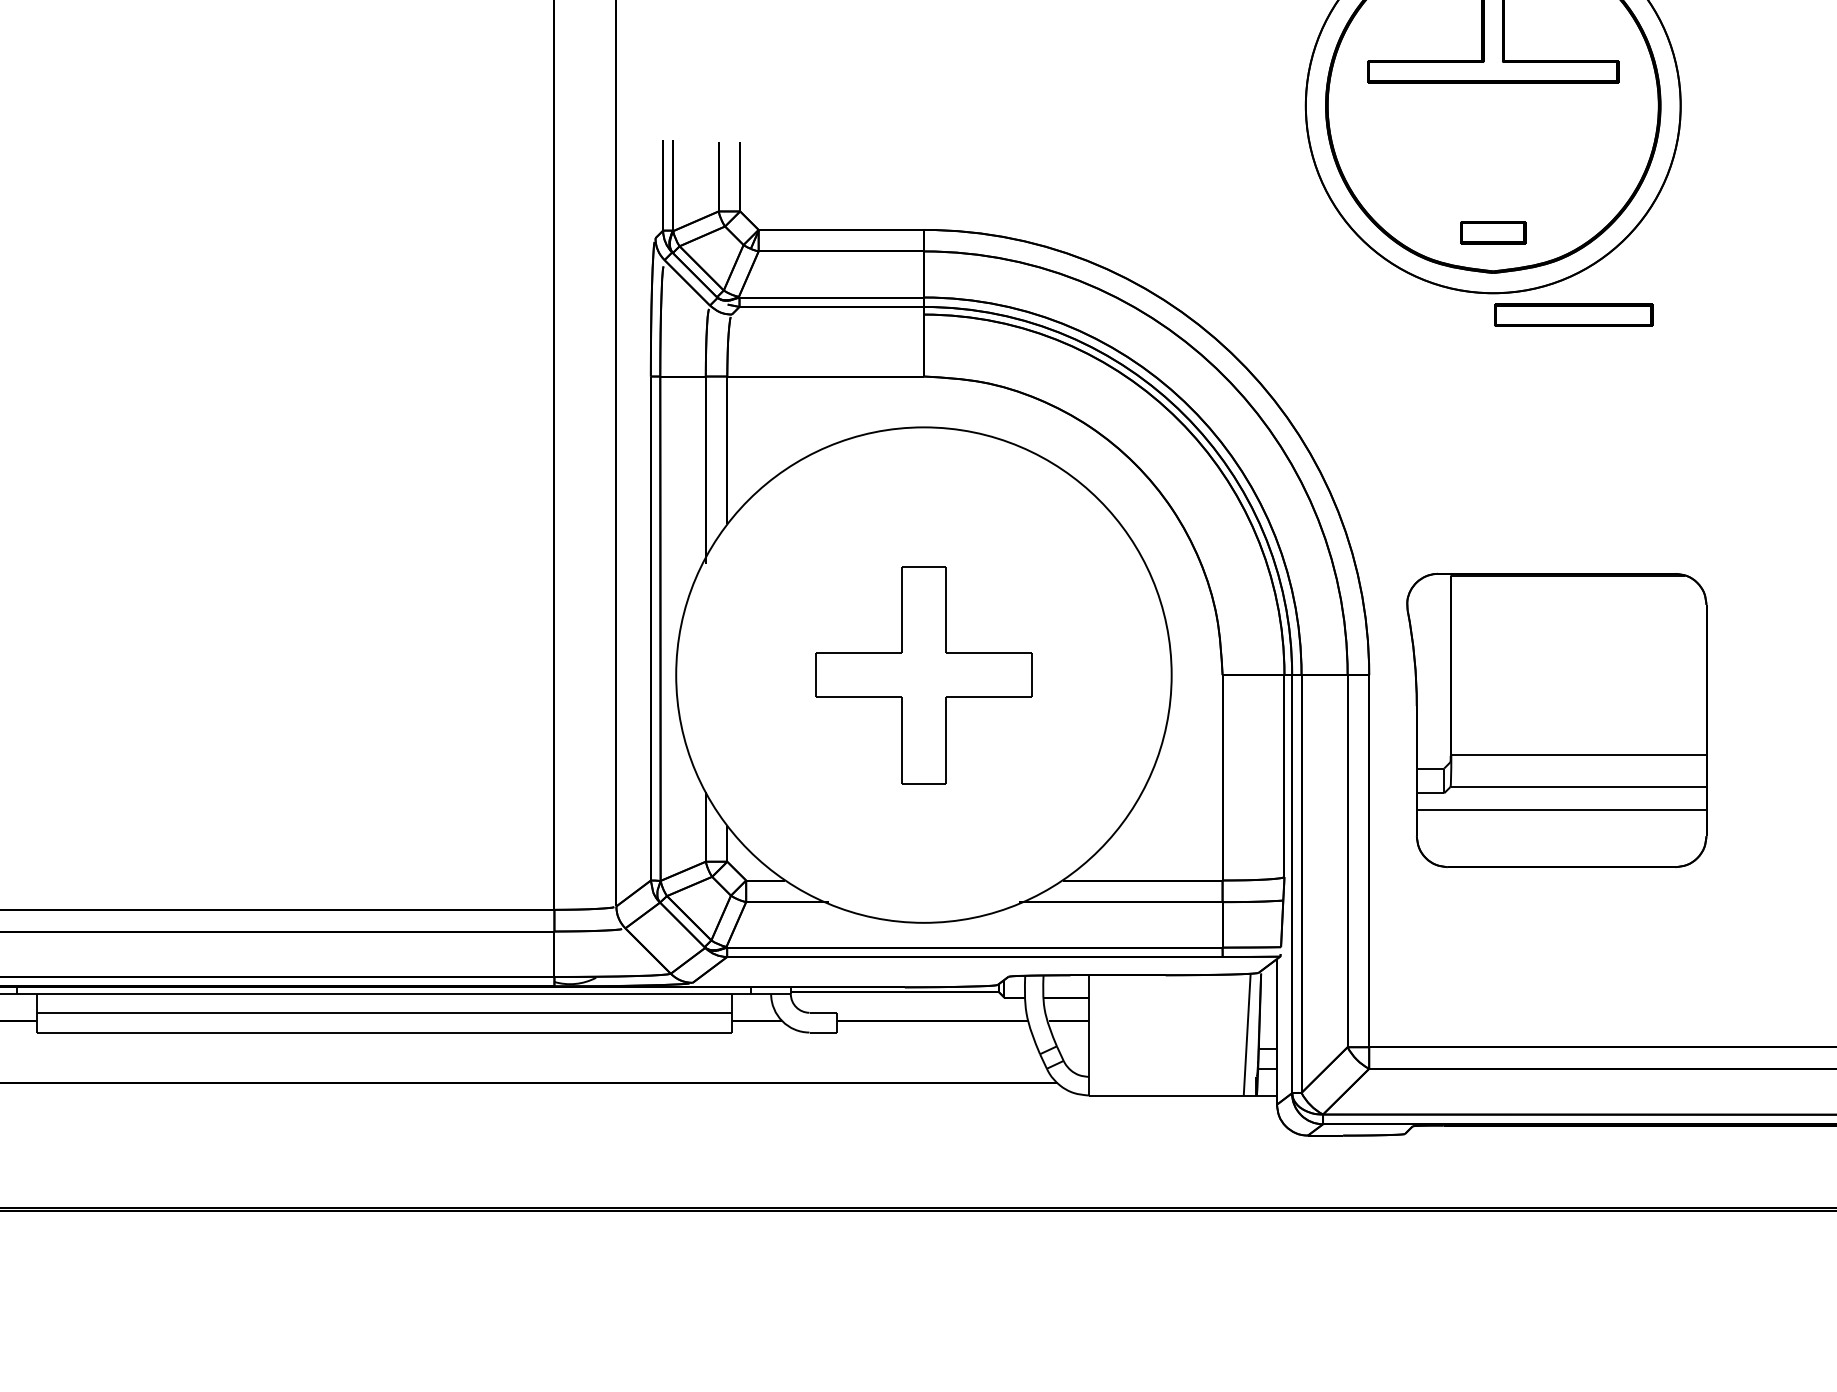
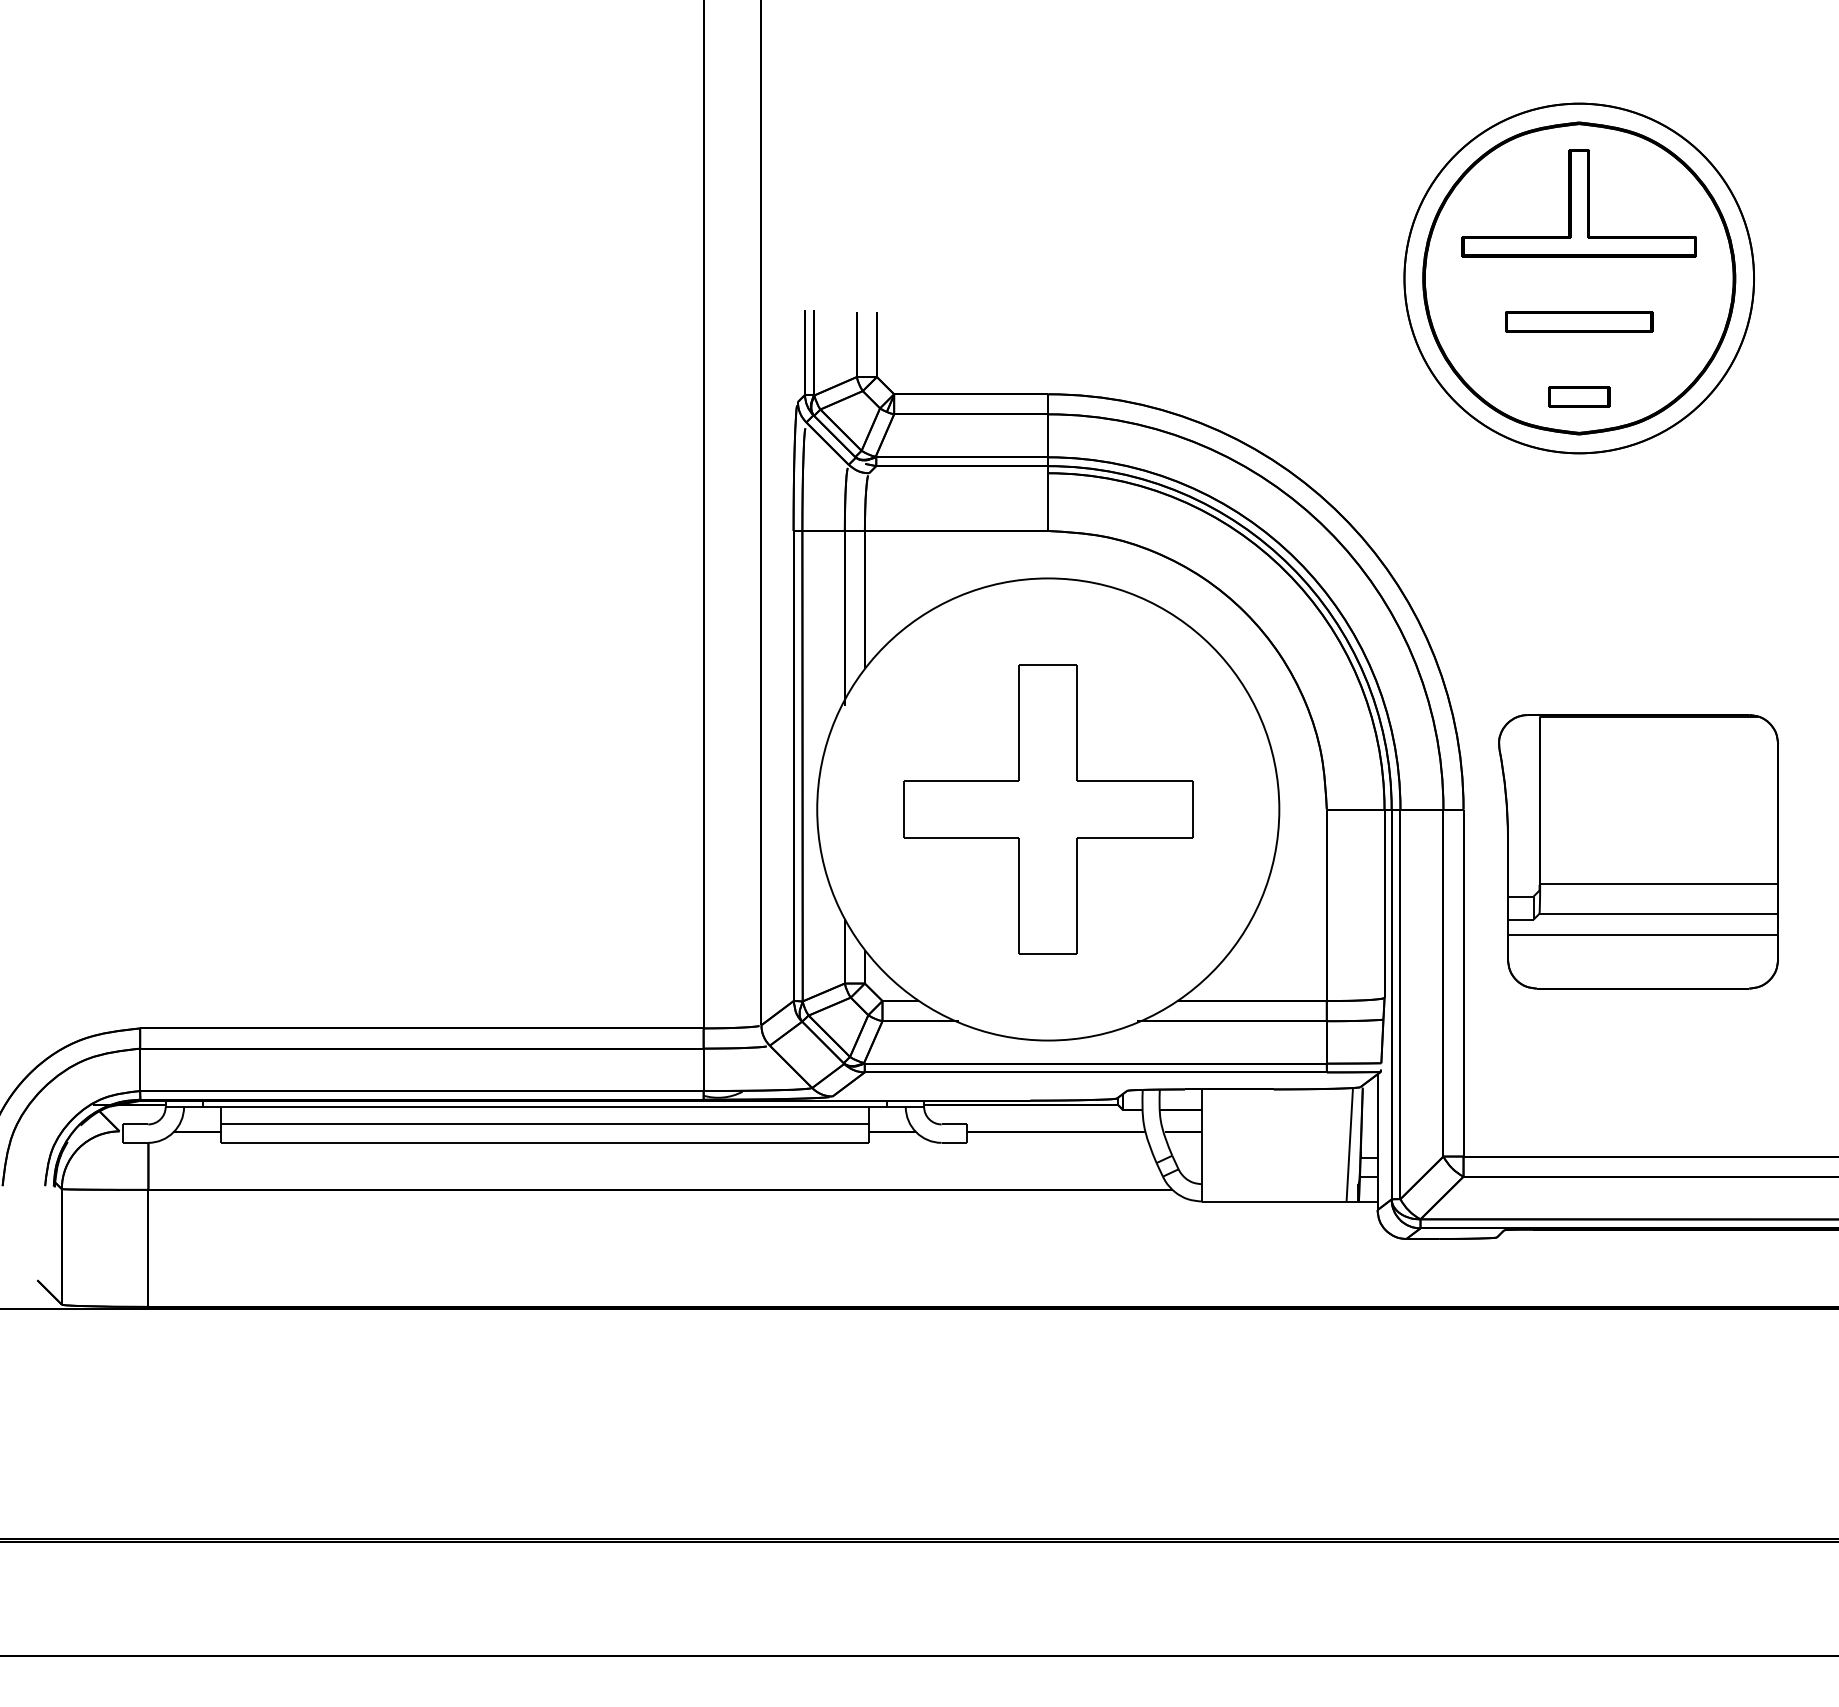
part: (1573, 314) -> (1579, 321), moved
part: (924, 675) -> (1048, 809), size x1.43

